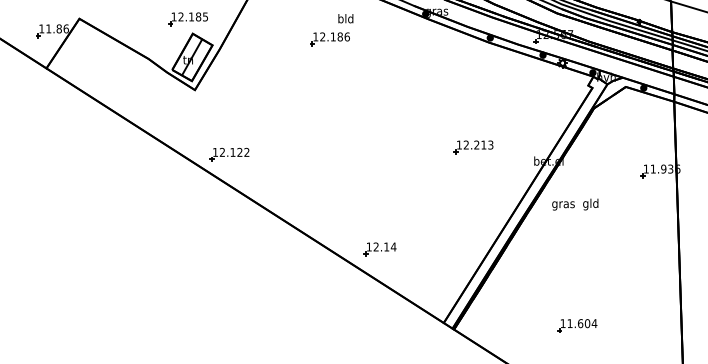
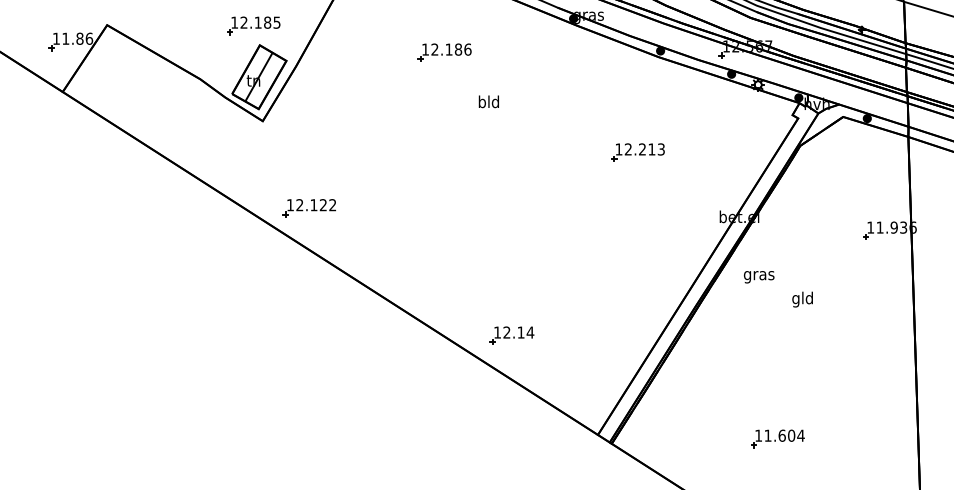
text: (345, 18) -> (488, 101), moved
part: (473, 147) -> (637, 152), moved
text: (590, 204) -> (802, 299), moved

